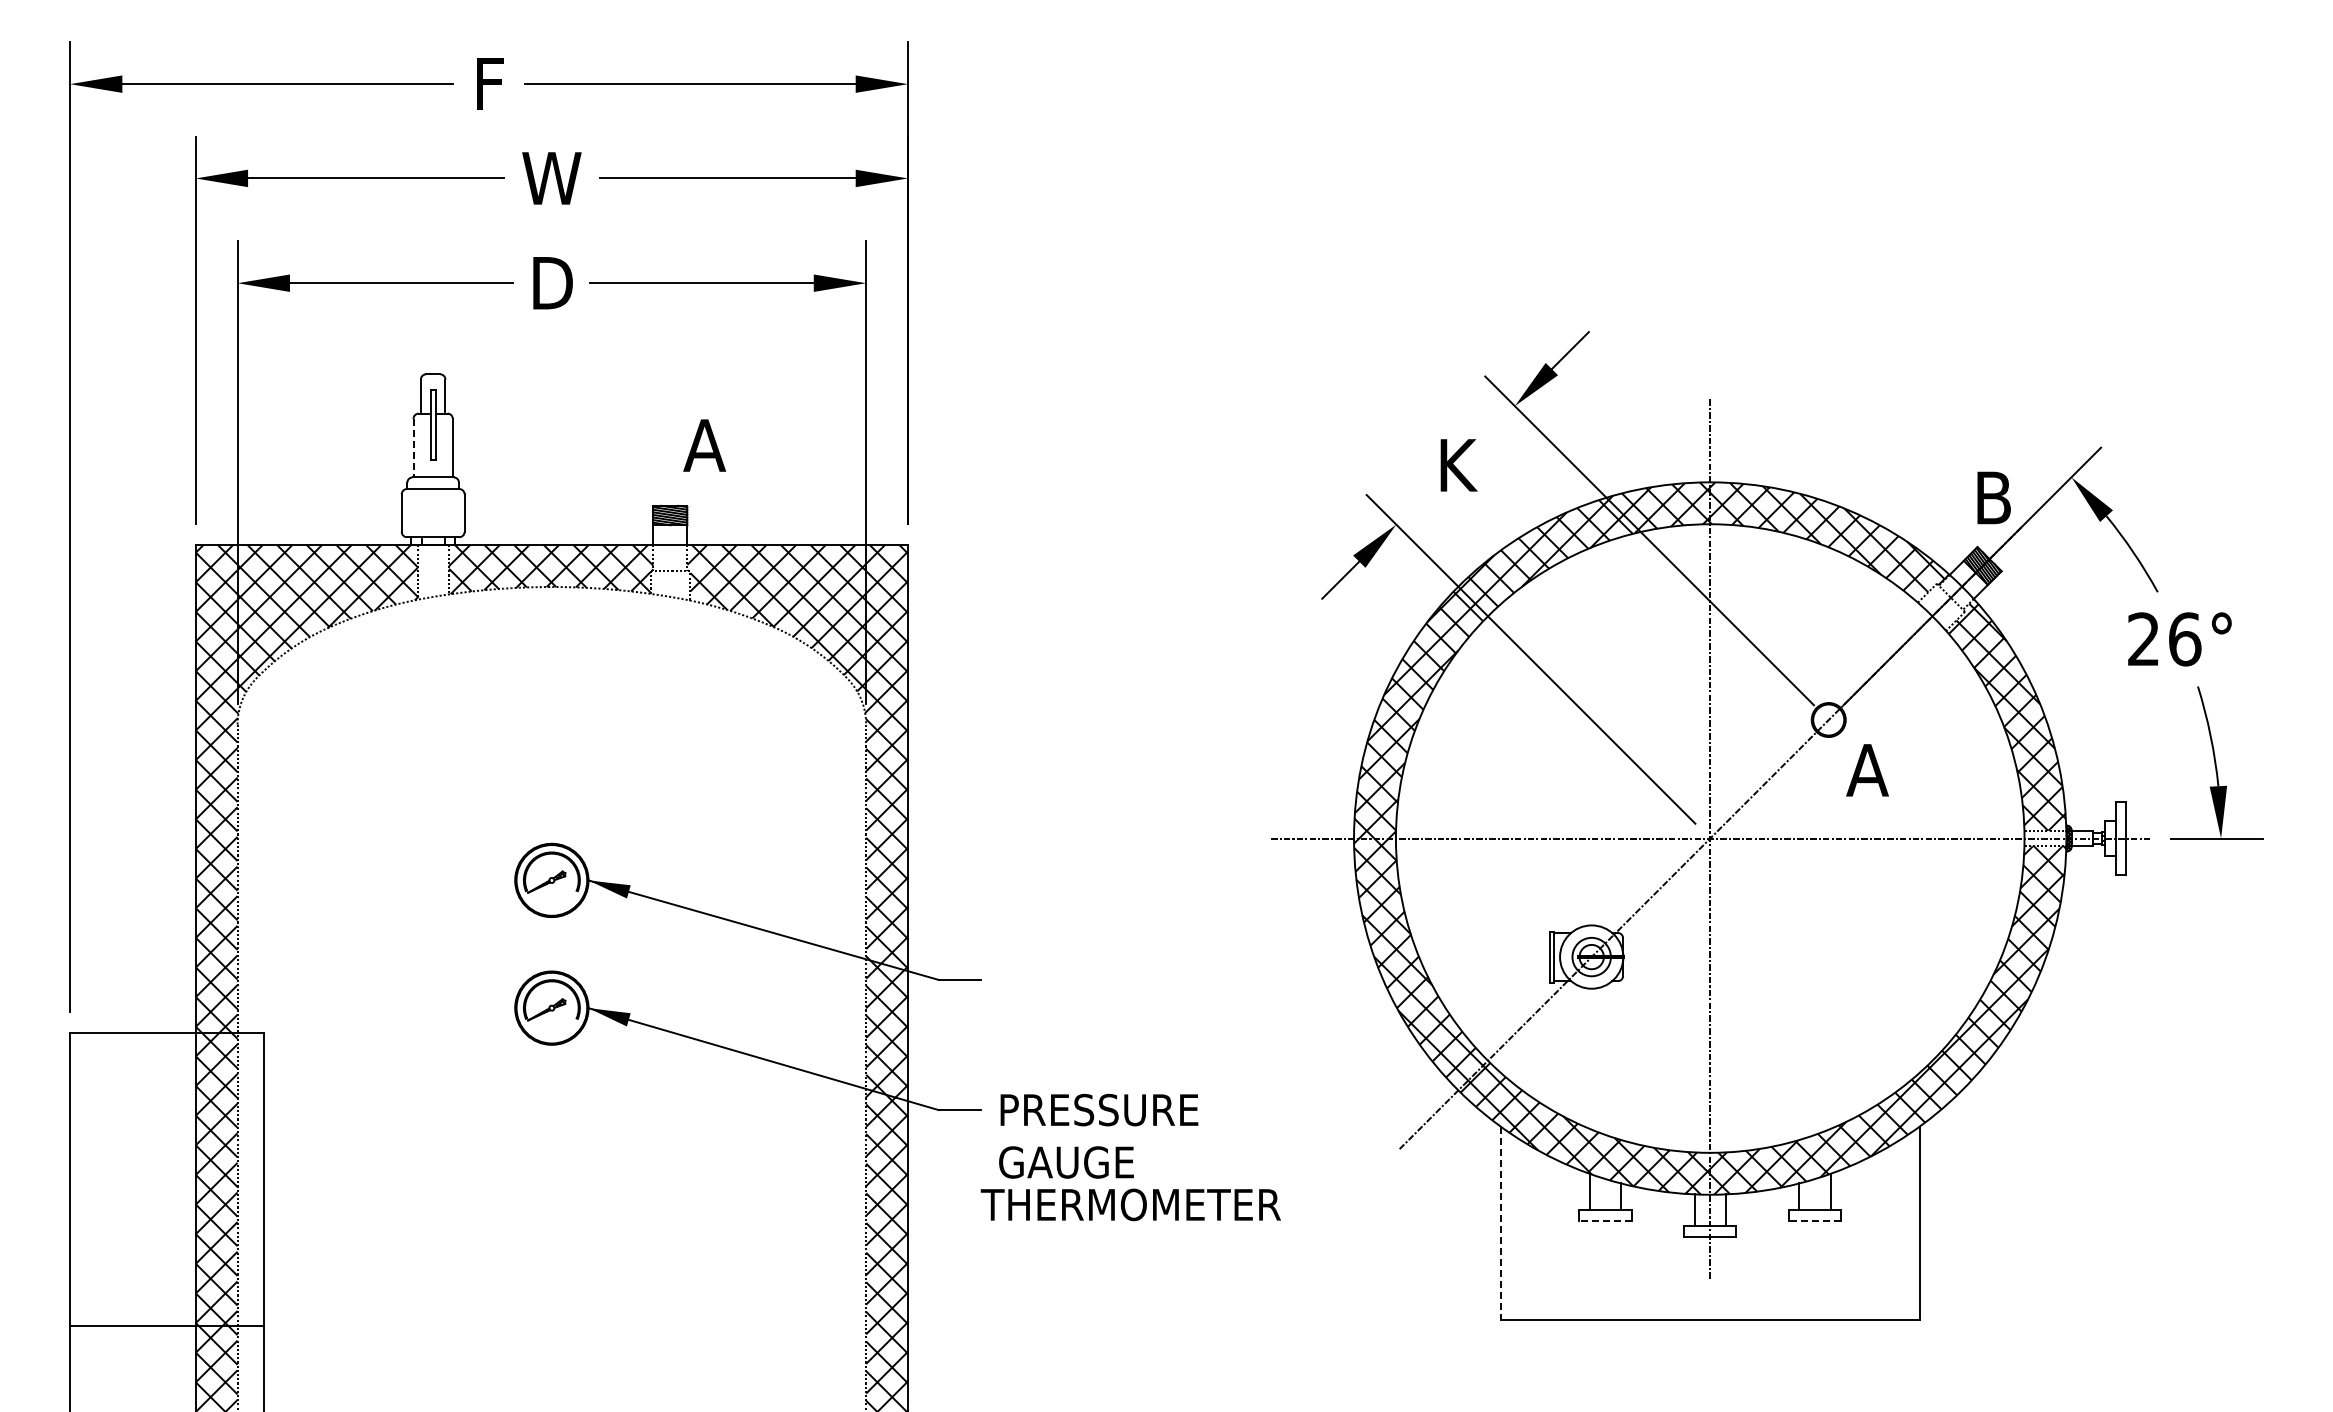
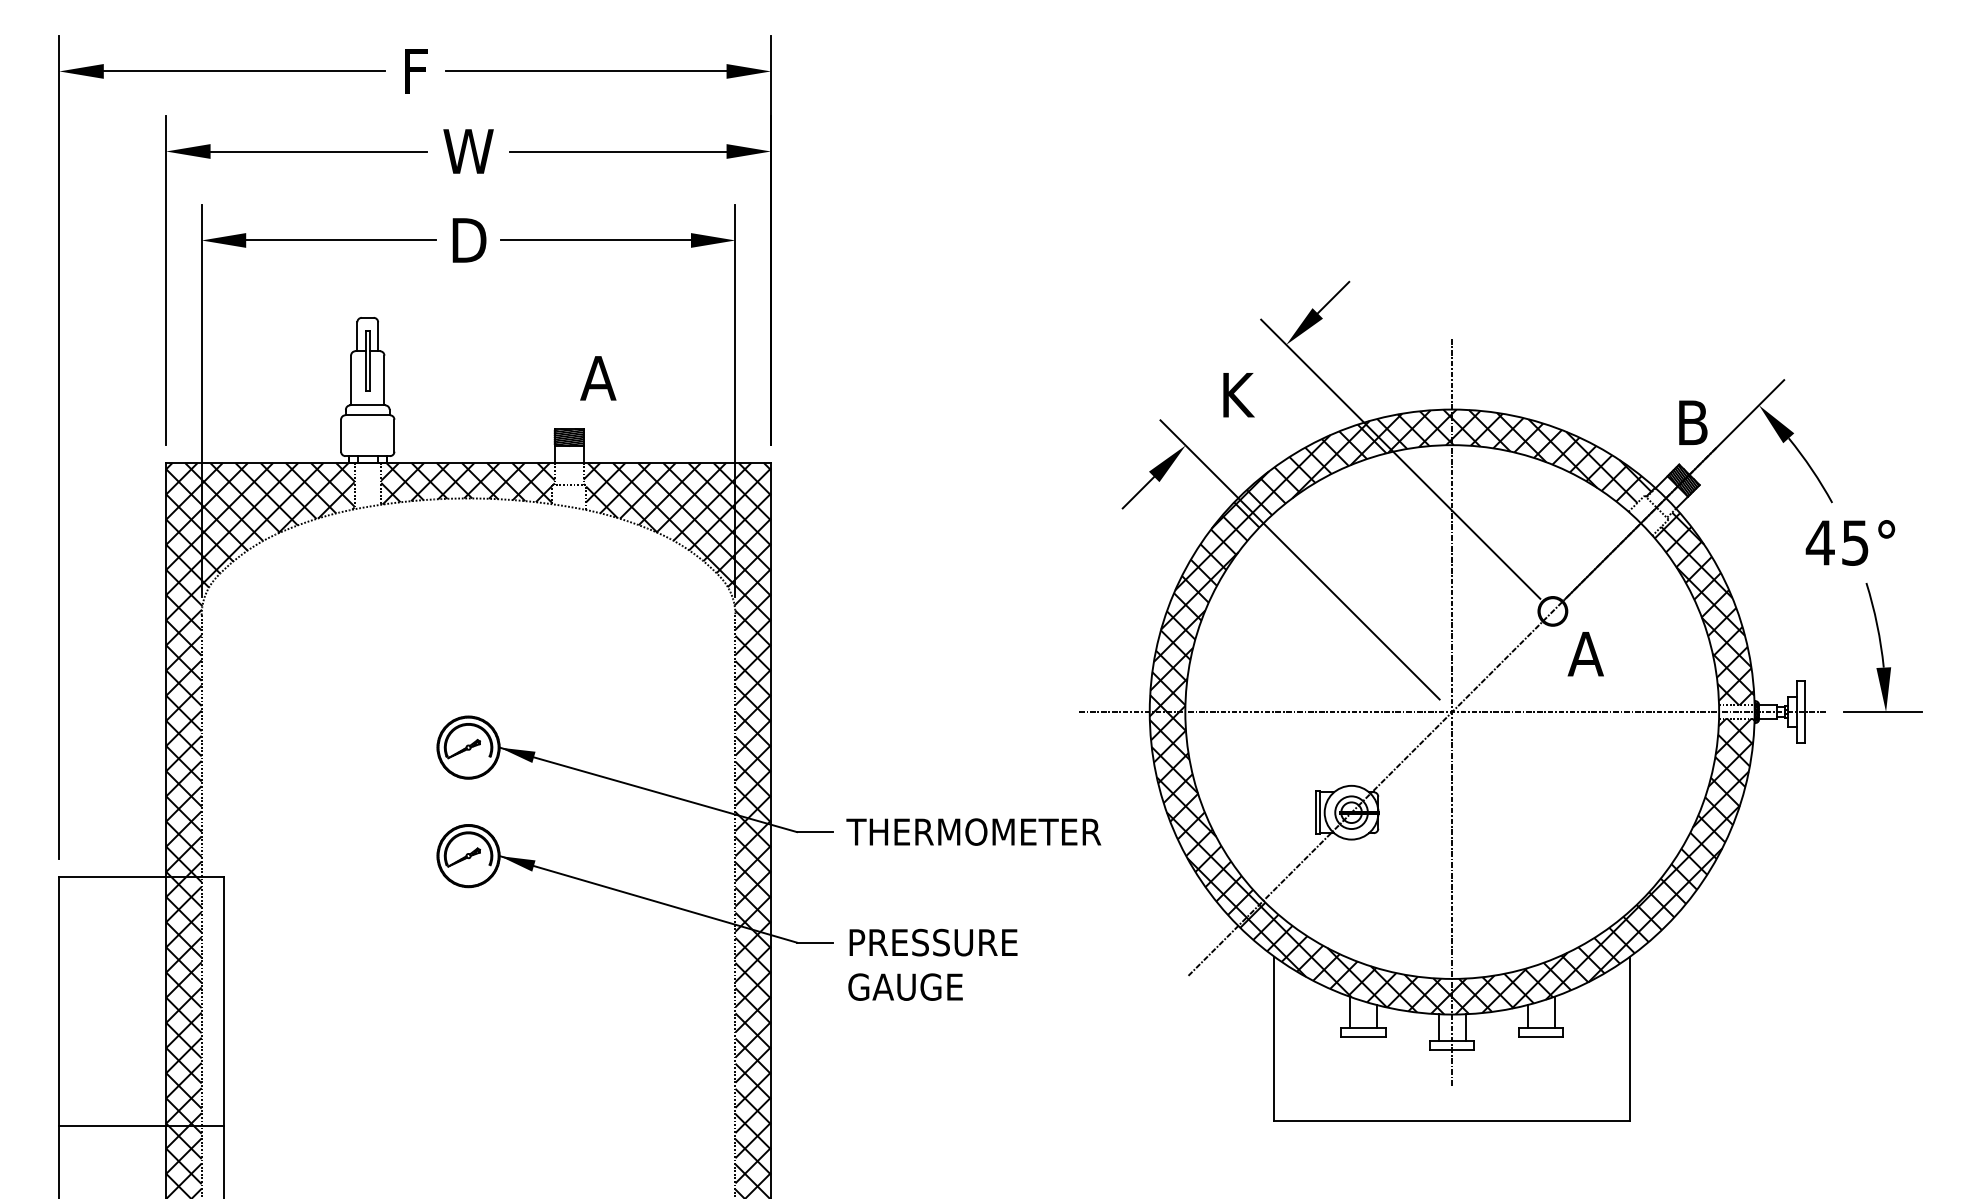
line: (413, 448) -> (351, 380), dashed -> solid
text: (2163, 639) -> (1837, 543), 26° -> 45°
text: (1130, 1204) -> (973, 831), moved
line: (1604, 1220) -> (1362, 1036), dashed -> solid
line: (1814, 1220) -> (1540, 1036), dashed -> solid
line: (1500, 1223) -> (1274, 1038), dashed -> solid

